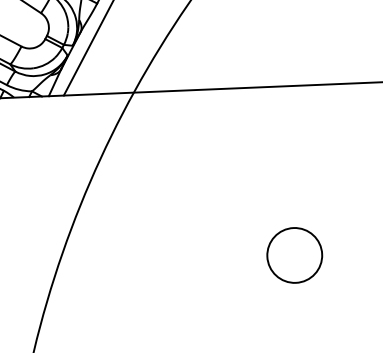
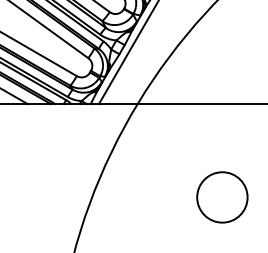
circle: (294, 255) -> (222, 197), size x1.67

